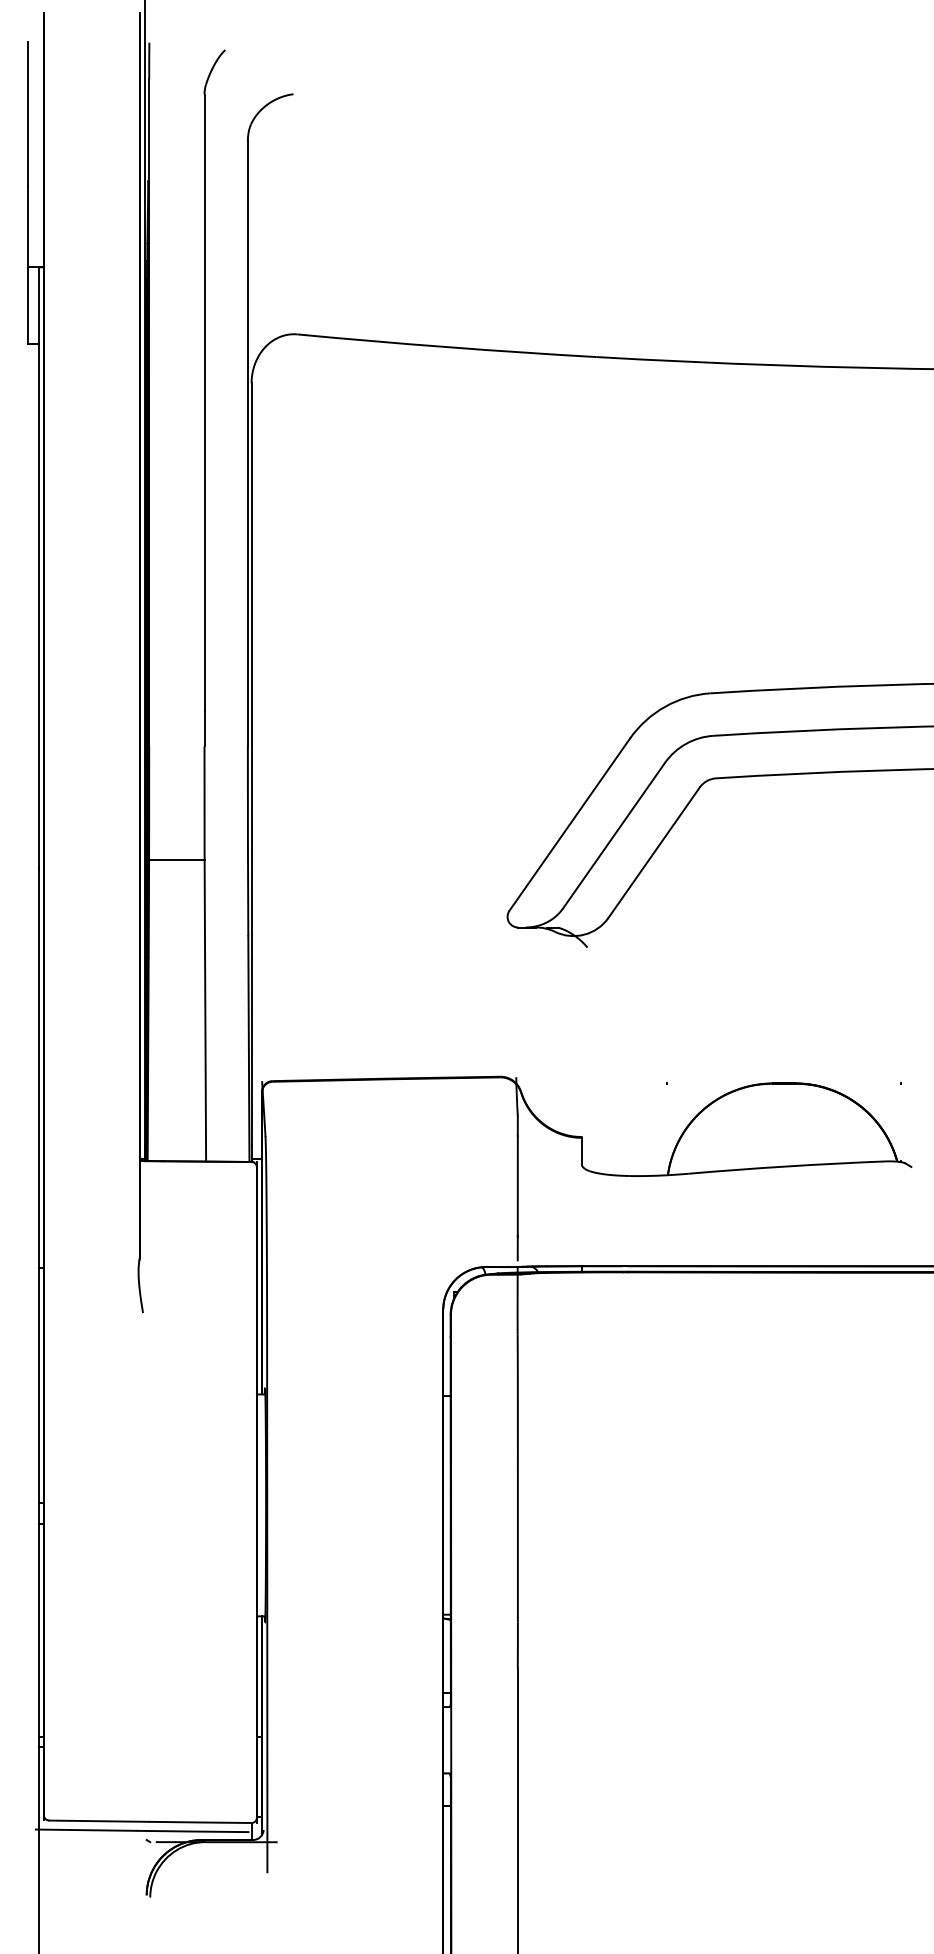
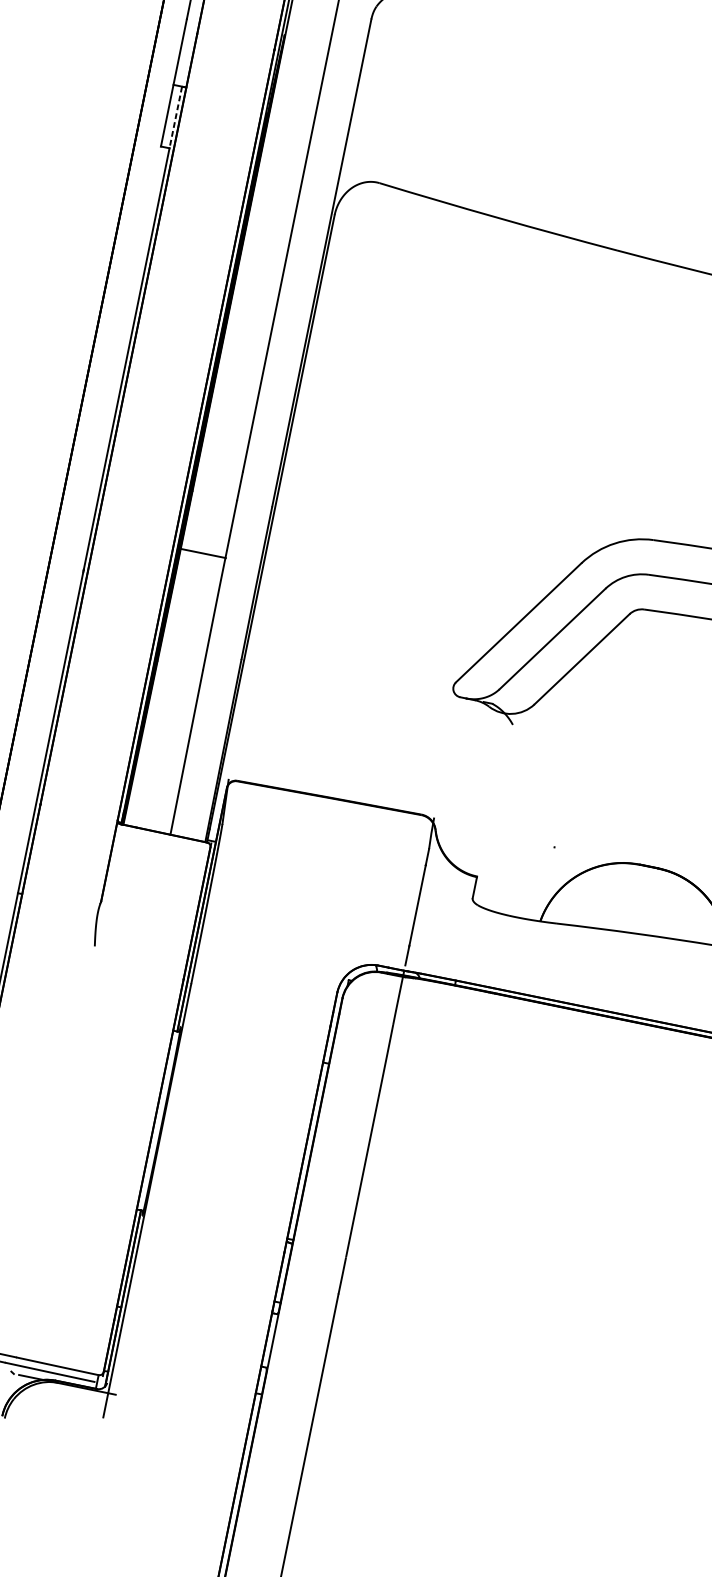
line: (38, 306) -> (175, 118), solid -> dashed
line: (176, 860) -> (202, 553), moved

